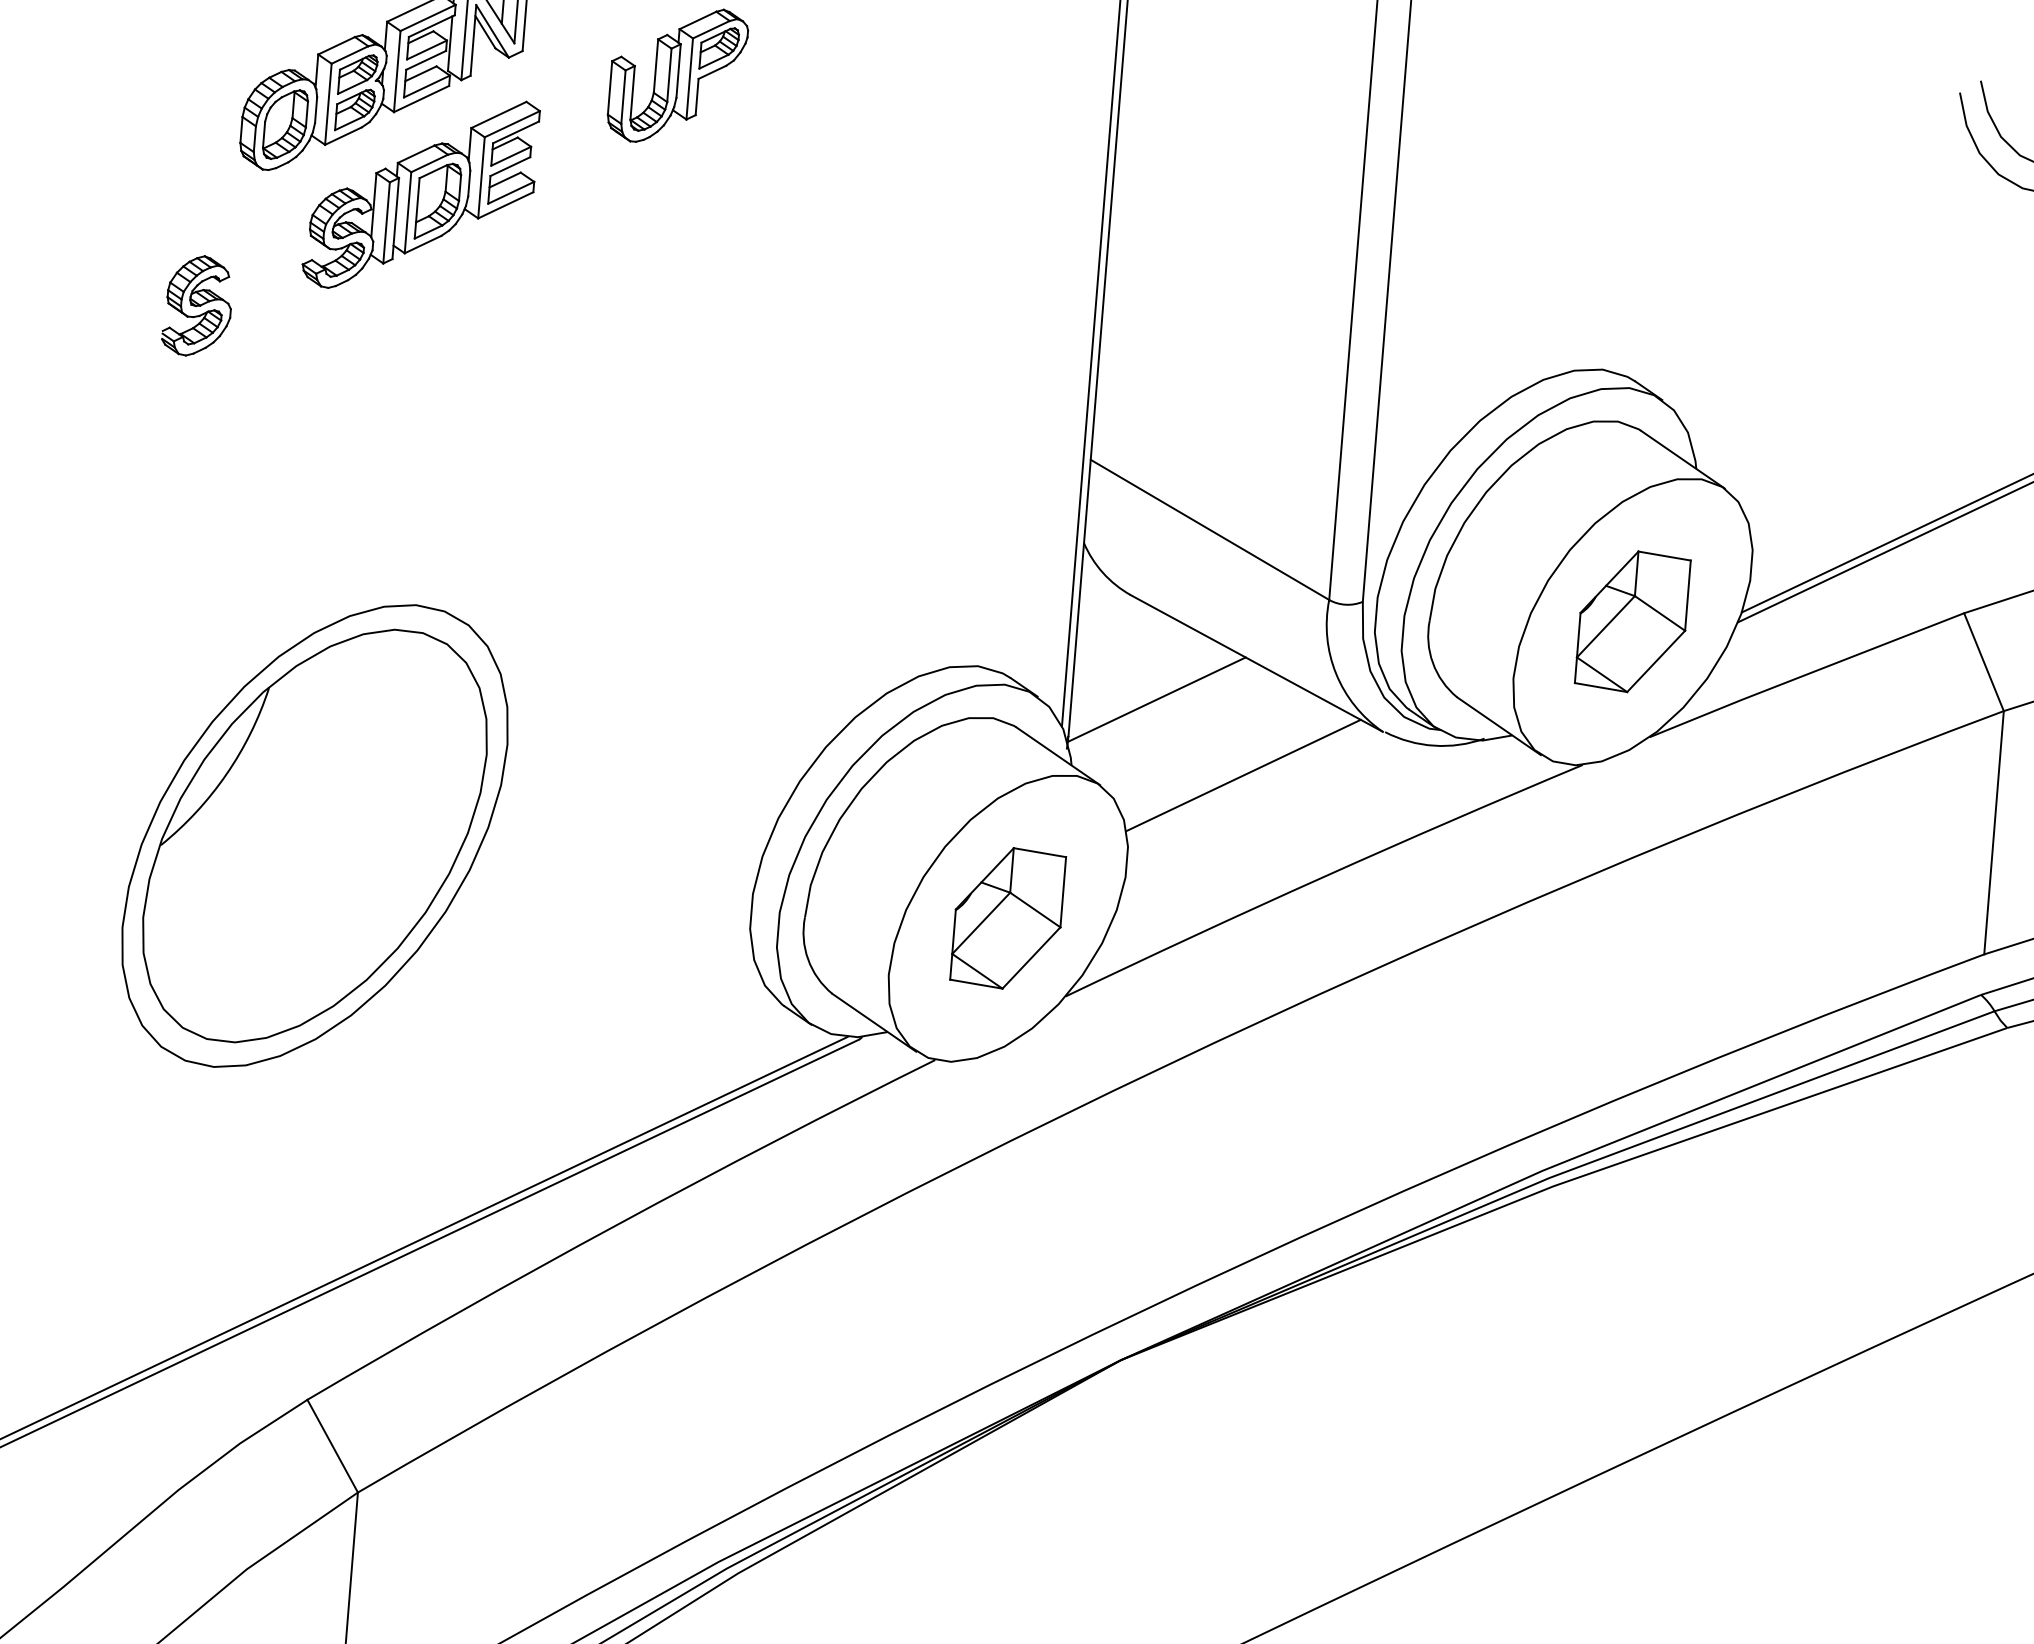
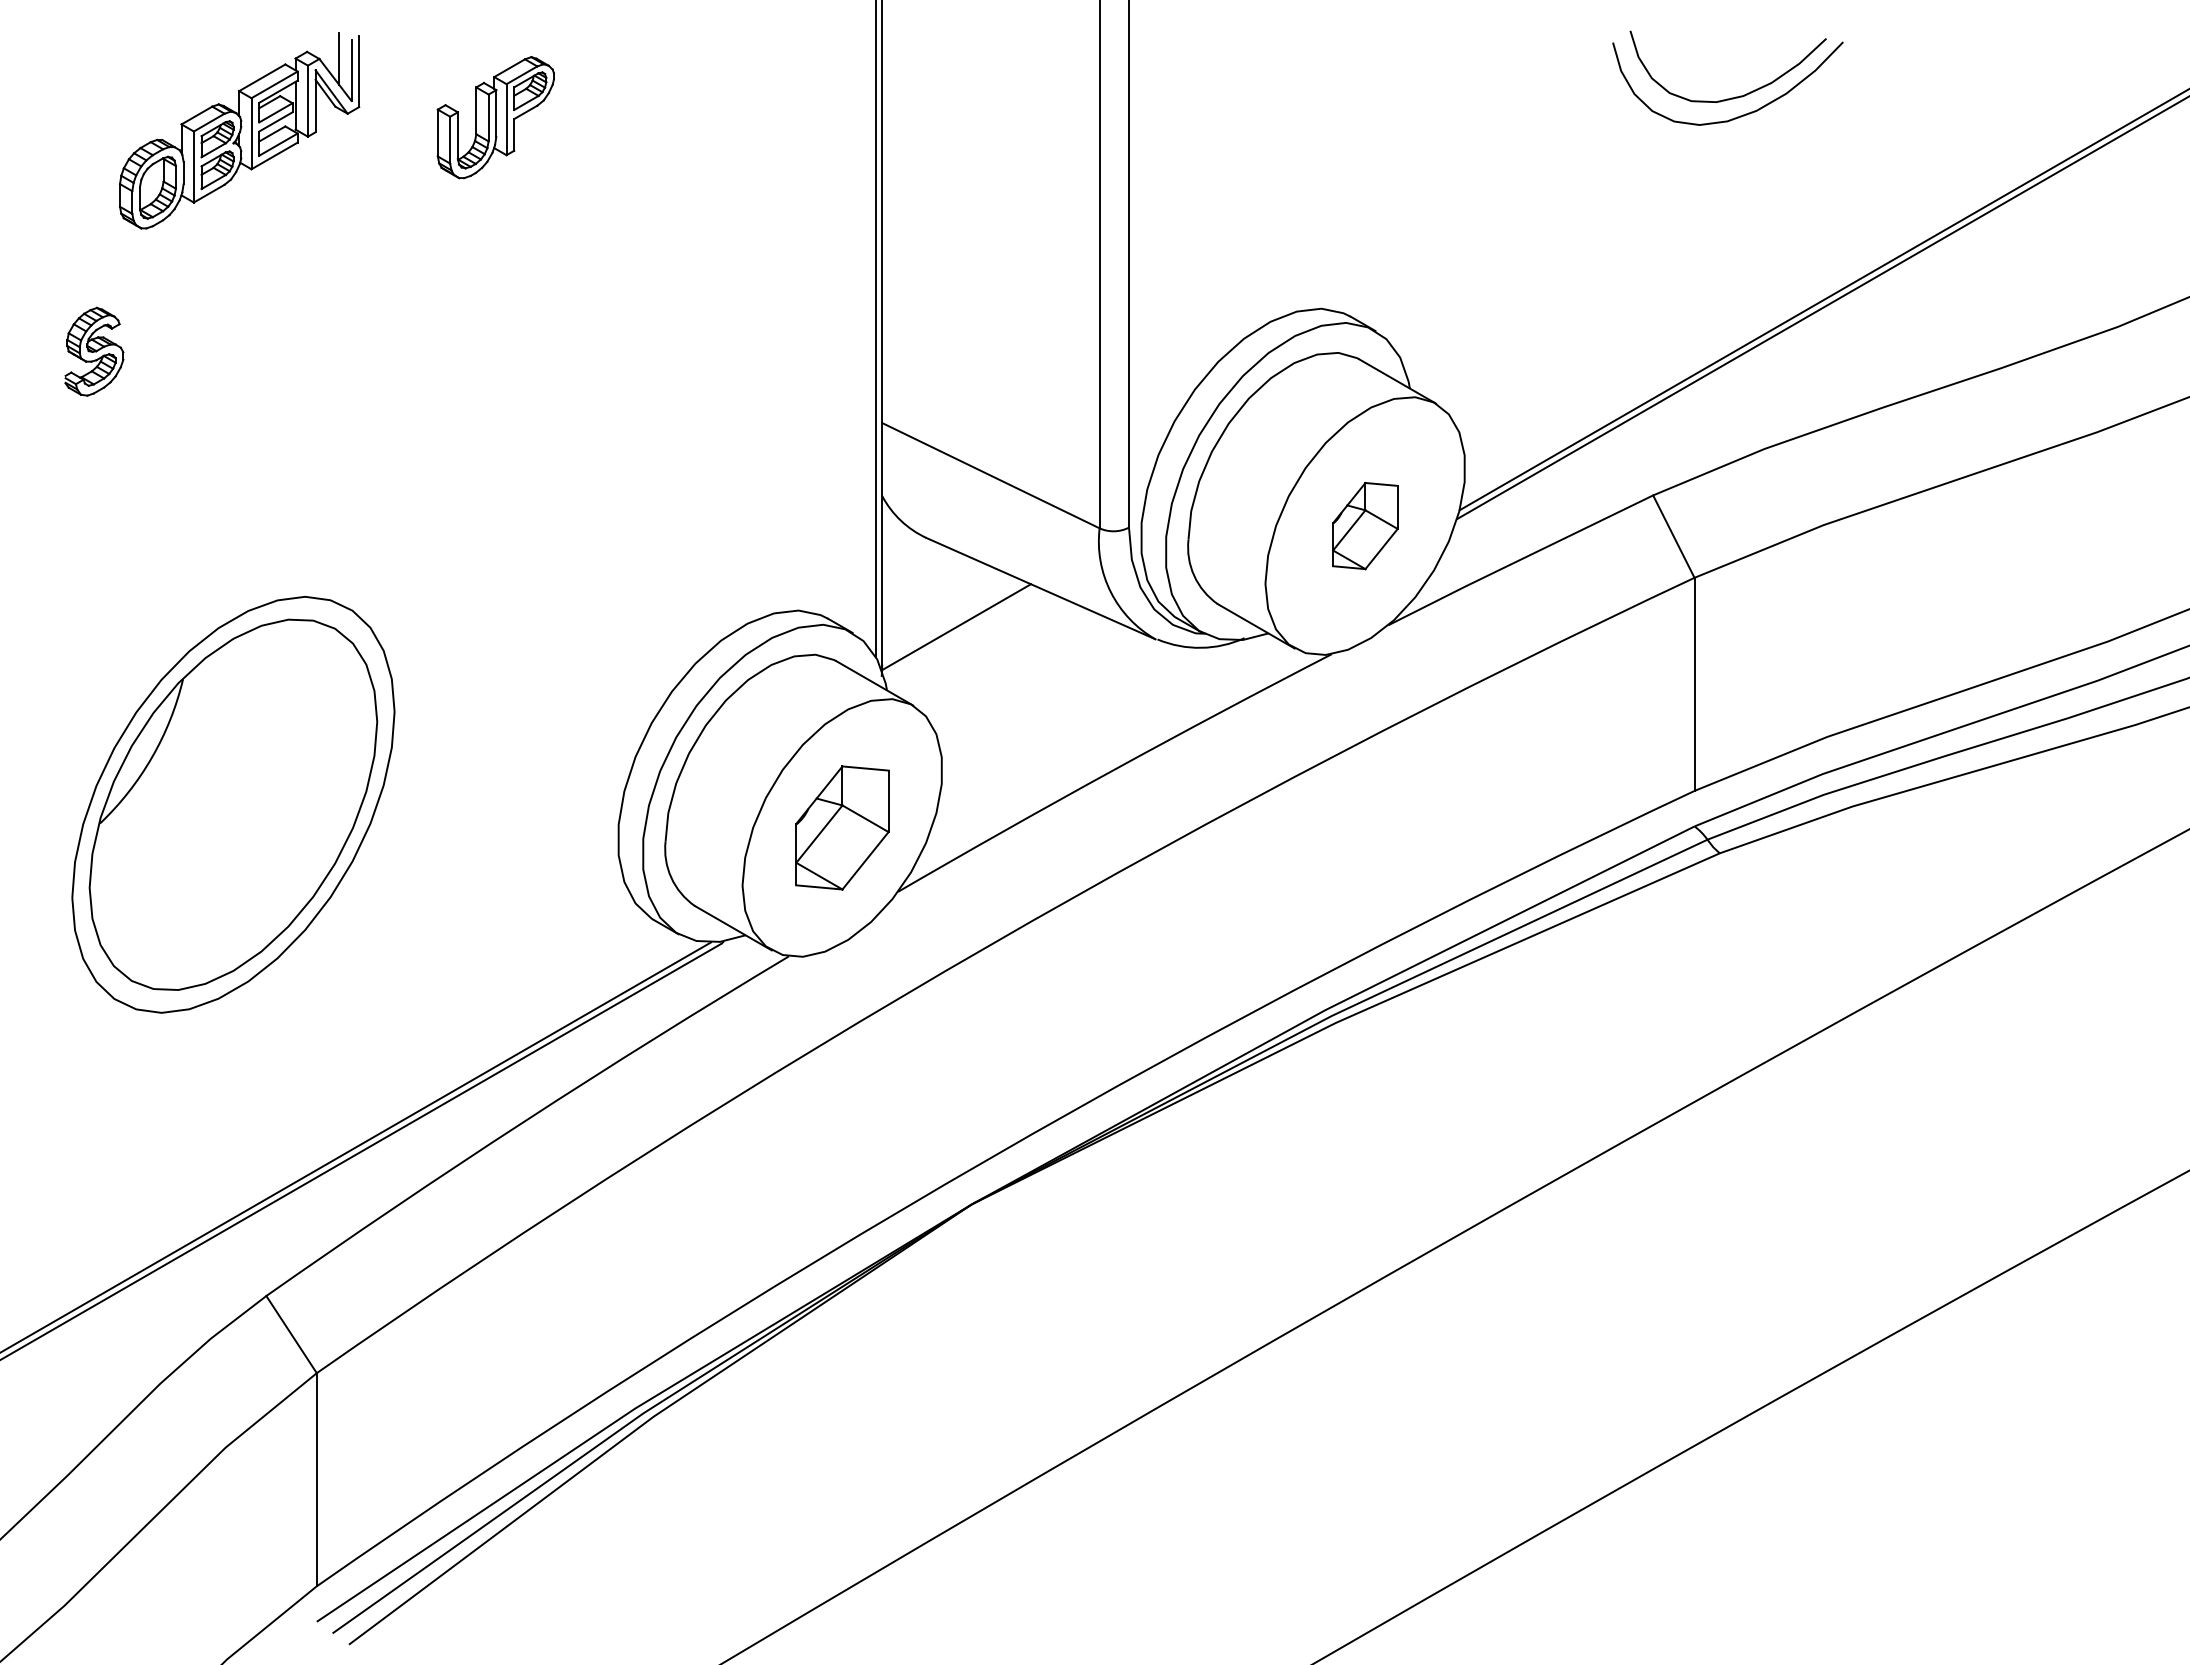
part: (420, 193) -> (280, 238), removed
part: (1633, 621) -> (1365, 525), size x0.7
line: (1243, 774) -> (1037, 686), removed

